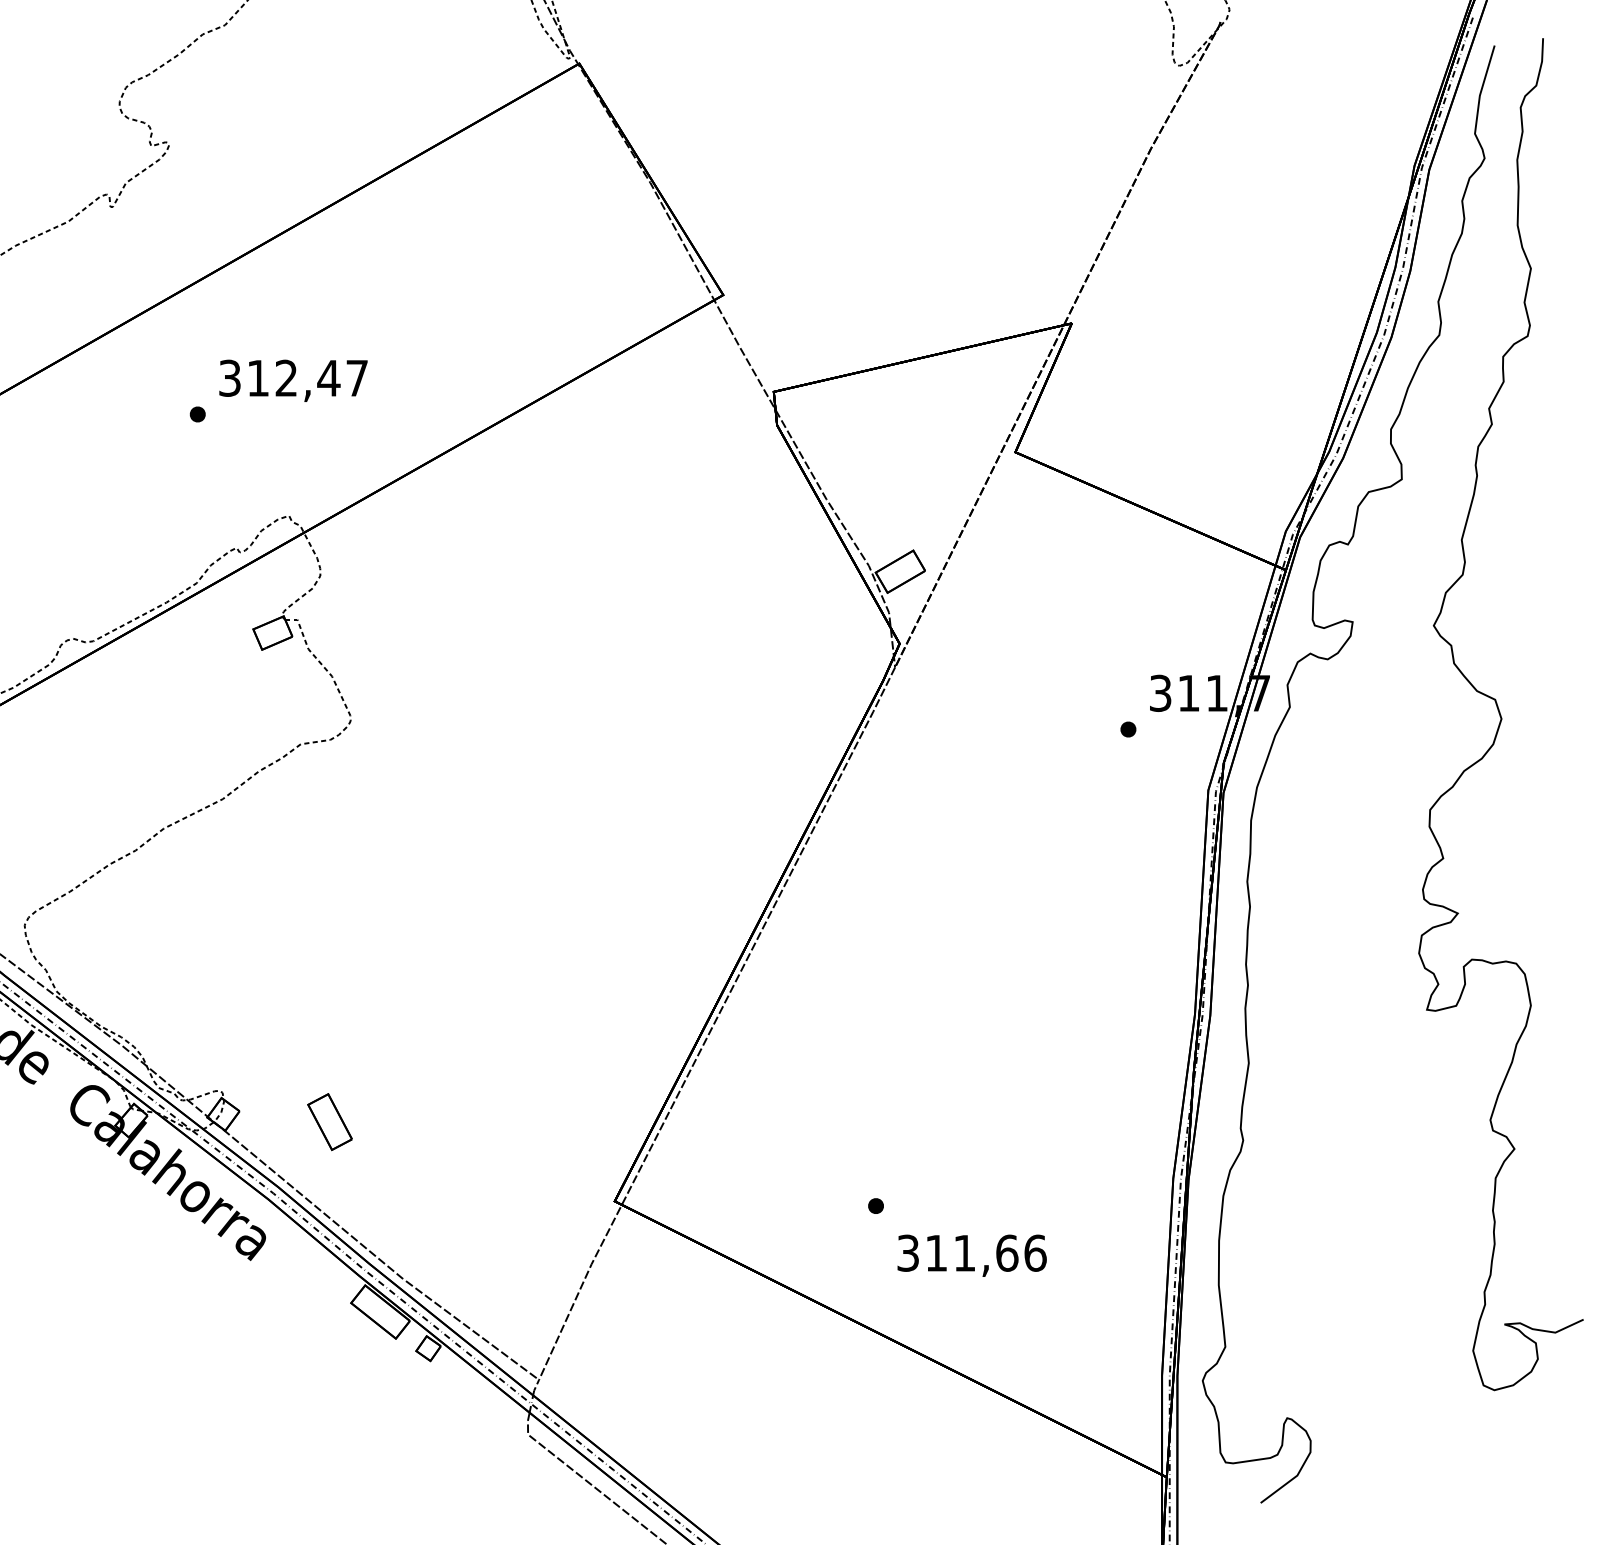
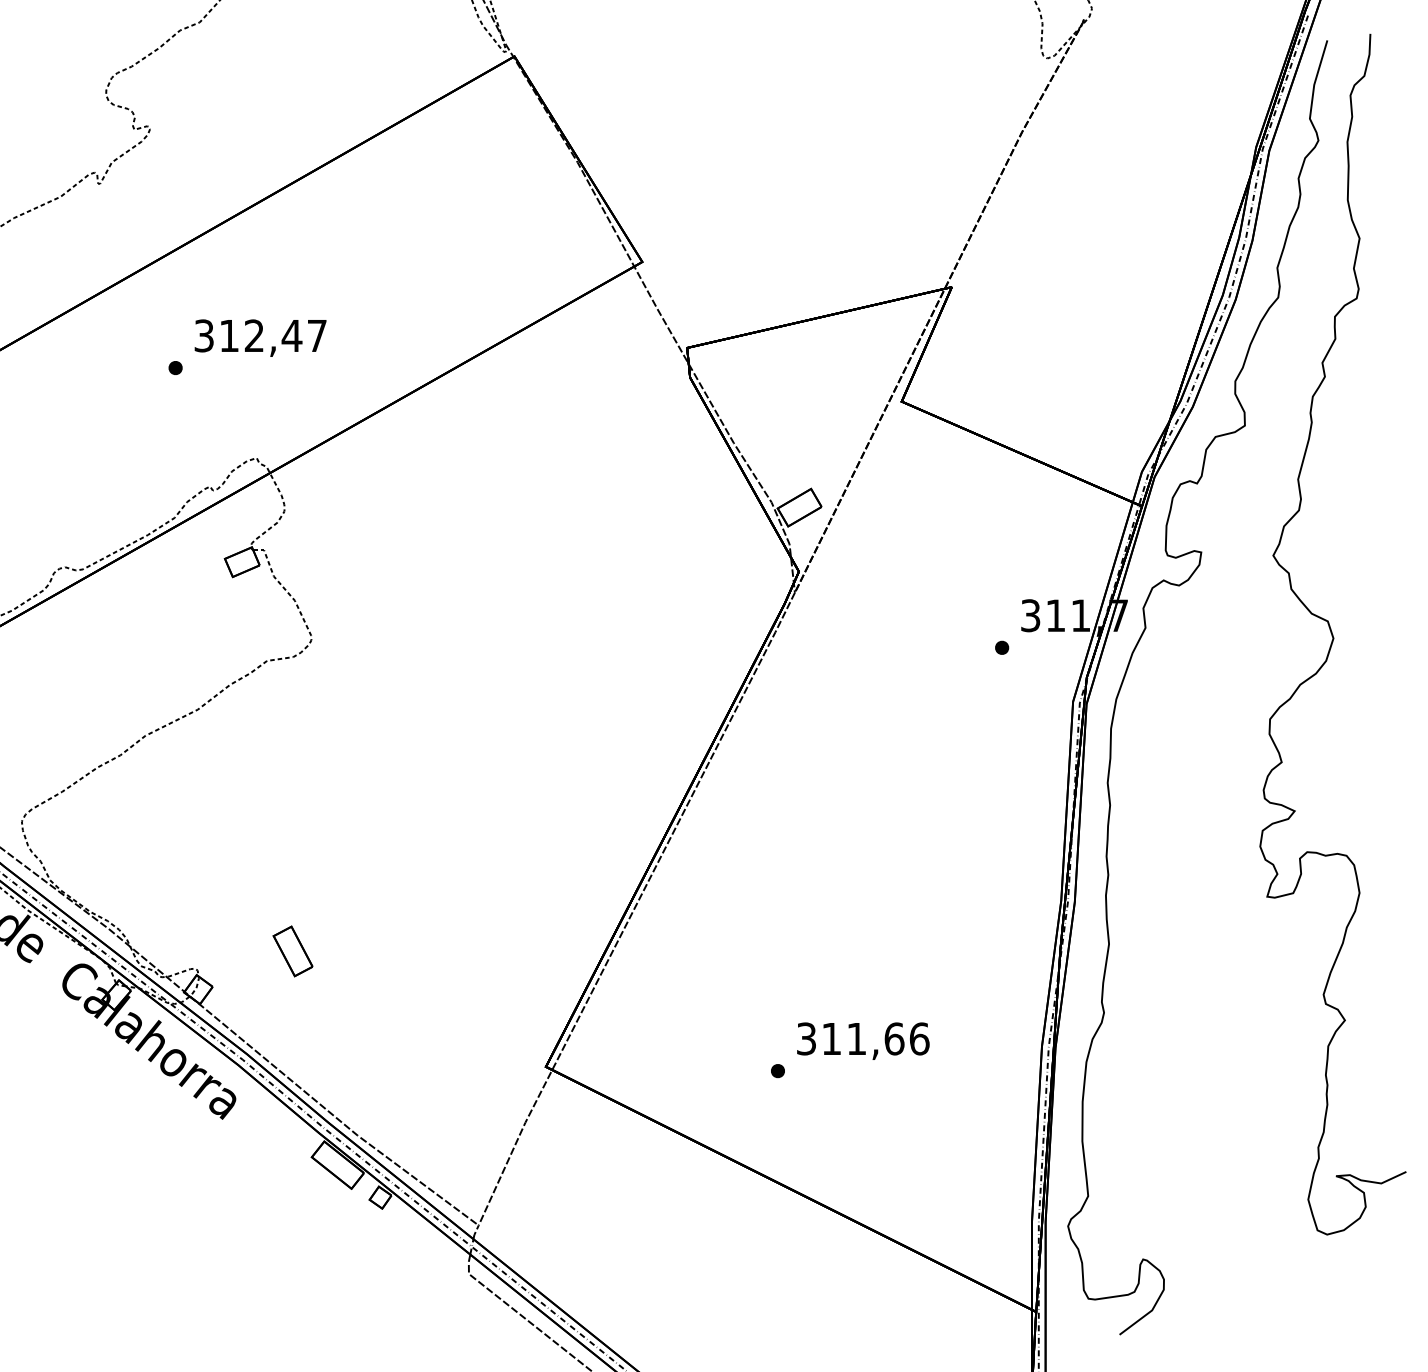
part: (329, 1122) -> (292, 951), moved
text: (972, 1254) -> (863, 1040), moved

